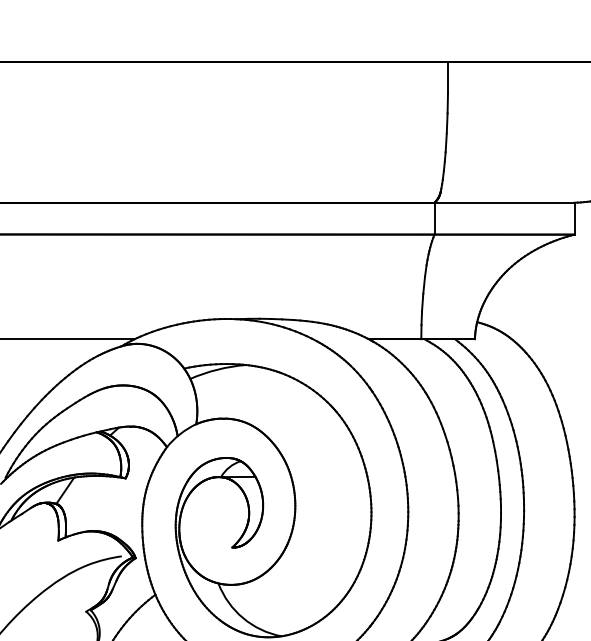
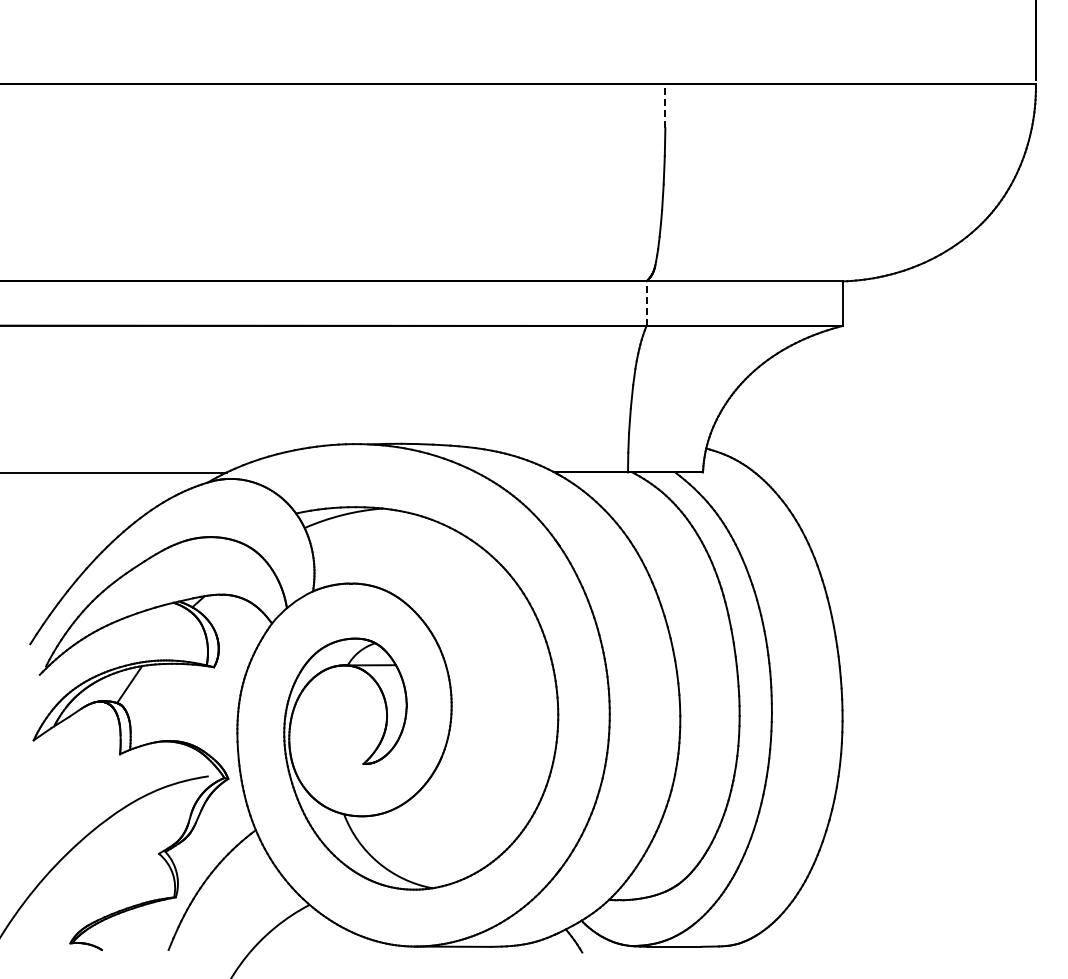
line: (448, 77) -> (665, 105), solid -> dashed
line: (434, 217) -> (646, 302), solid -> dashed

